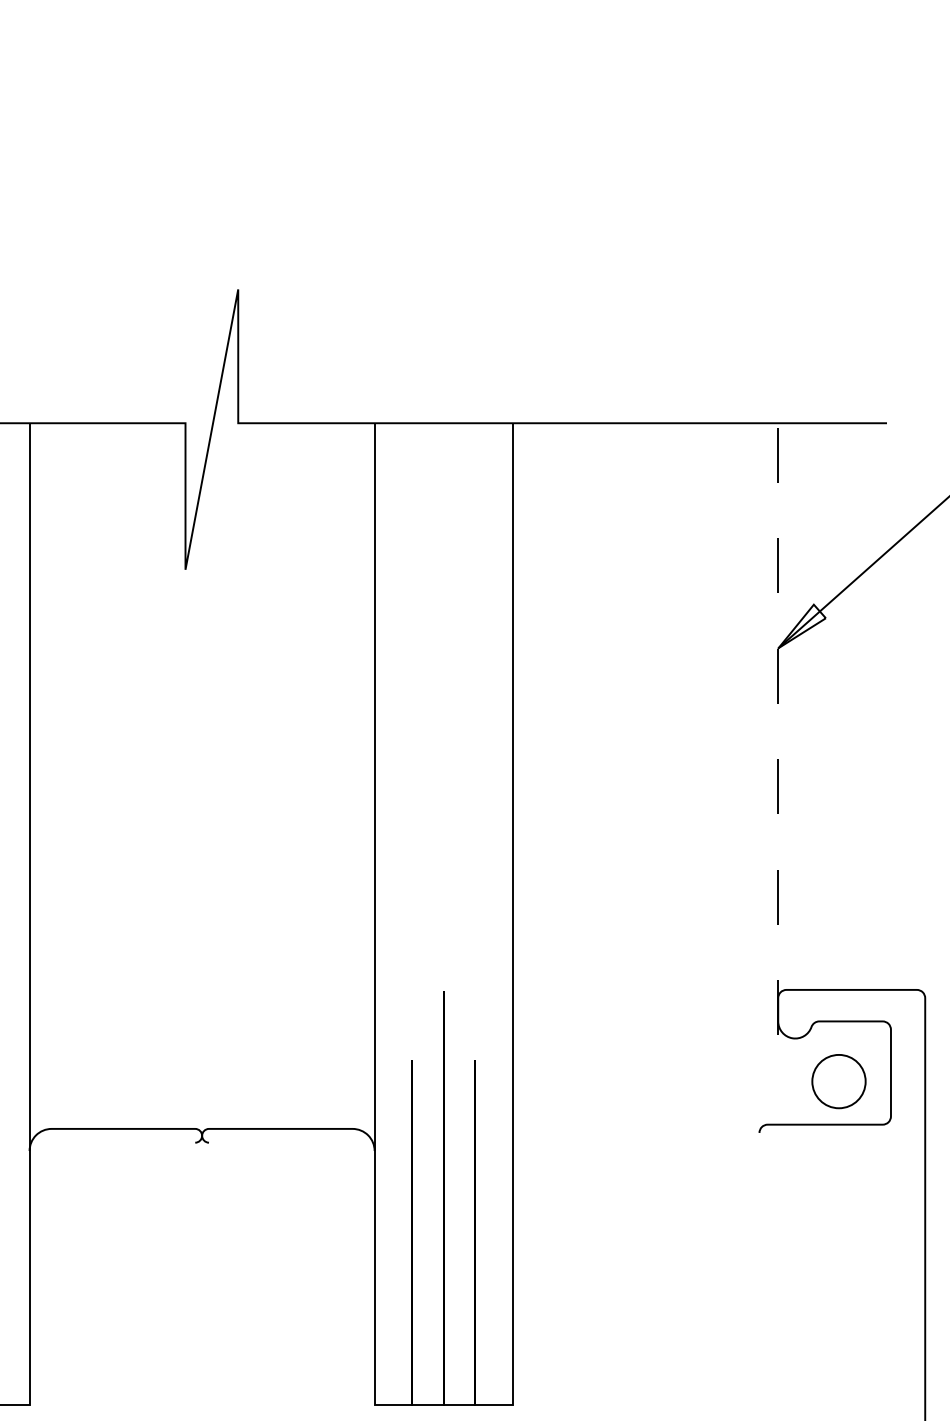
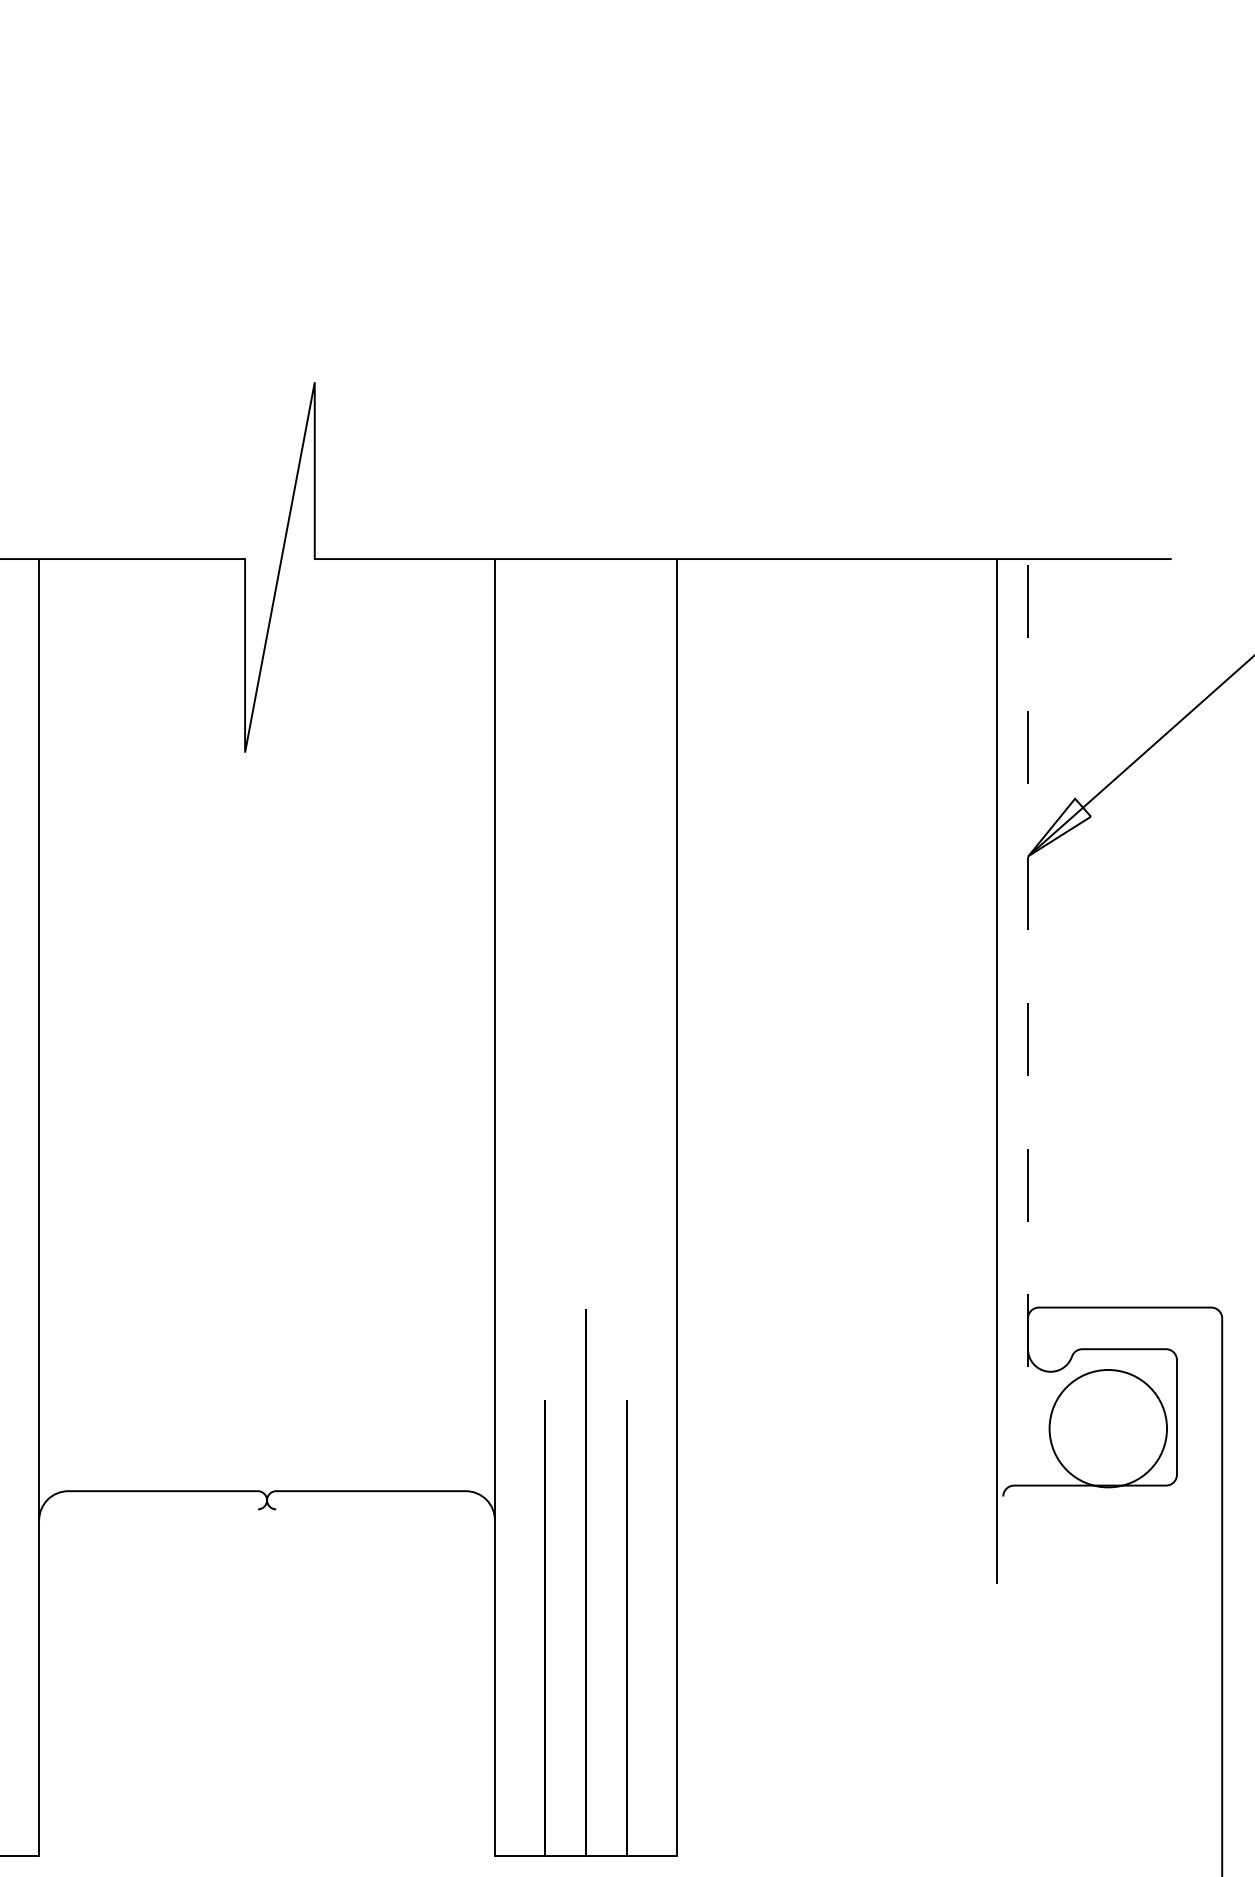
line: (754, 810) -> (996, 1070), added
circle: (838, 1081) -> (1107, 1428), size x1.67

